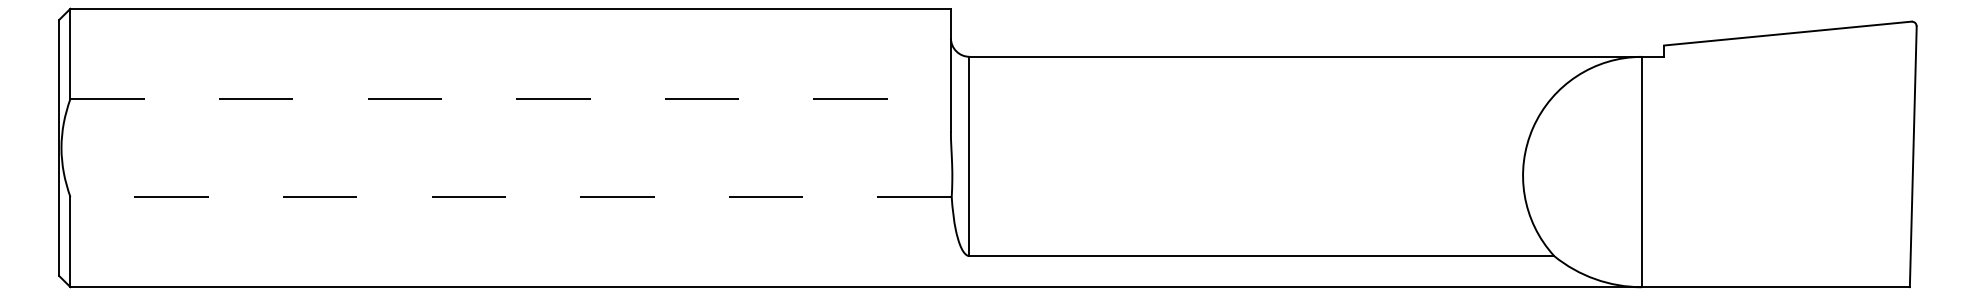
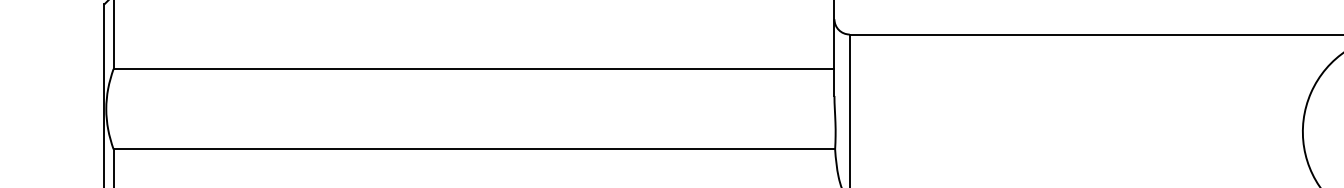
line: (511, 98) -> (474, 68), dashed -> solid
line: (511, 197) -> (474, 149), dashed -> solid

